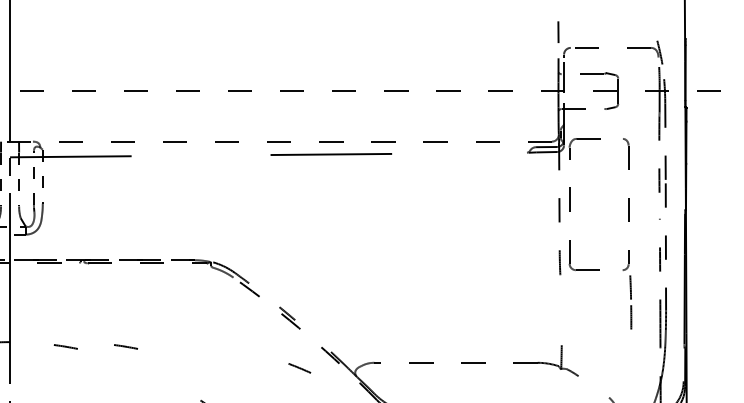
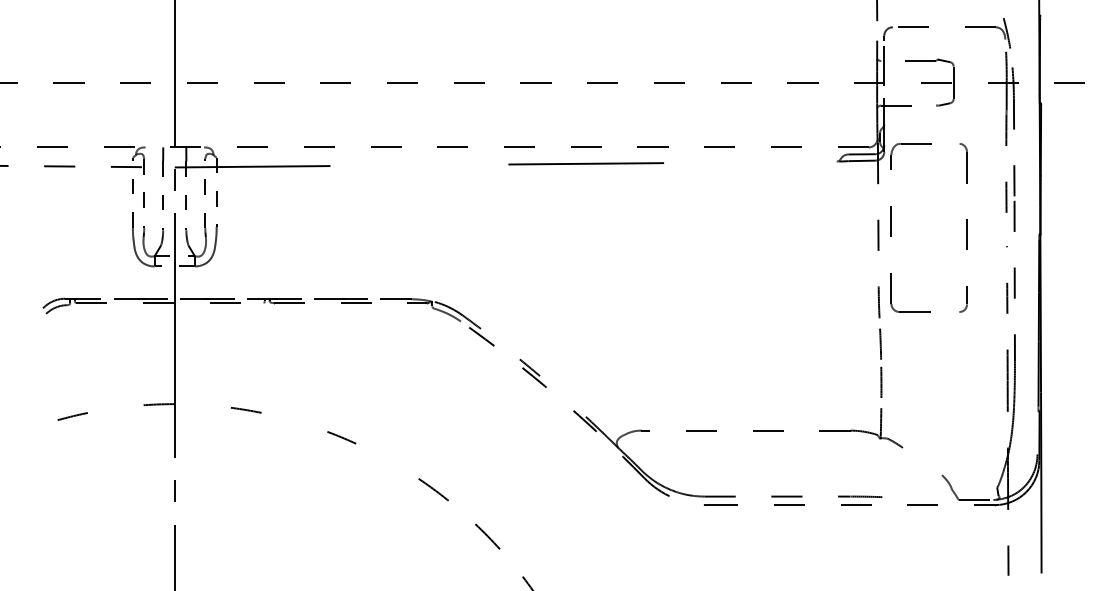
line: (630, 299) -> (880, 359), moved
line: (126, 347) -> (323, 410), removed
line: (299, 368) -> (341, 437), moved

